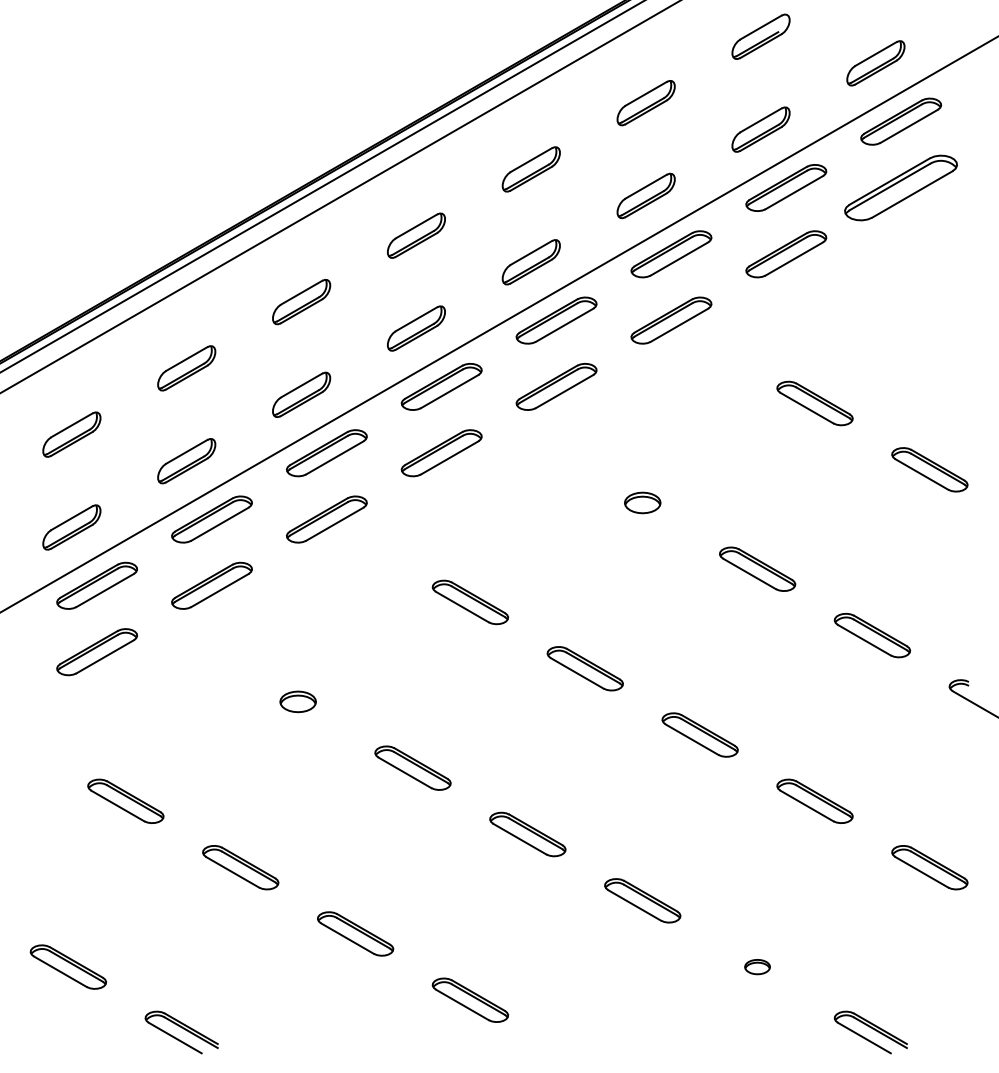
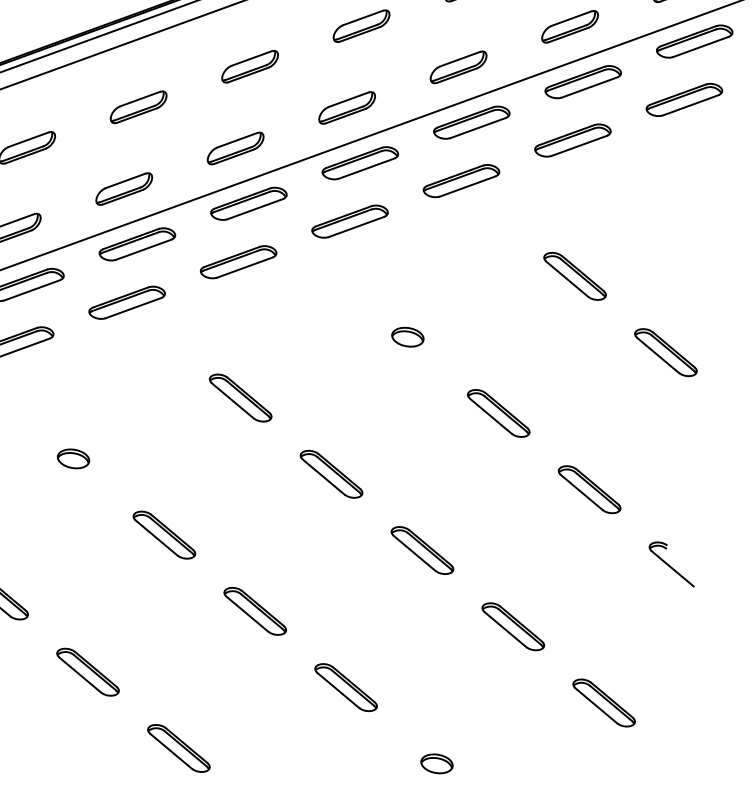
part: (901, 187) -> (684, 99), size x0.71
part: (757, 966) -> (436, 763), size x1.43

